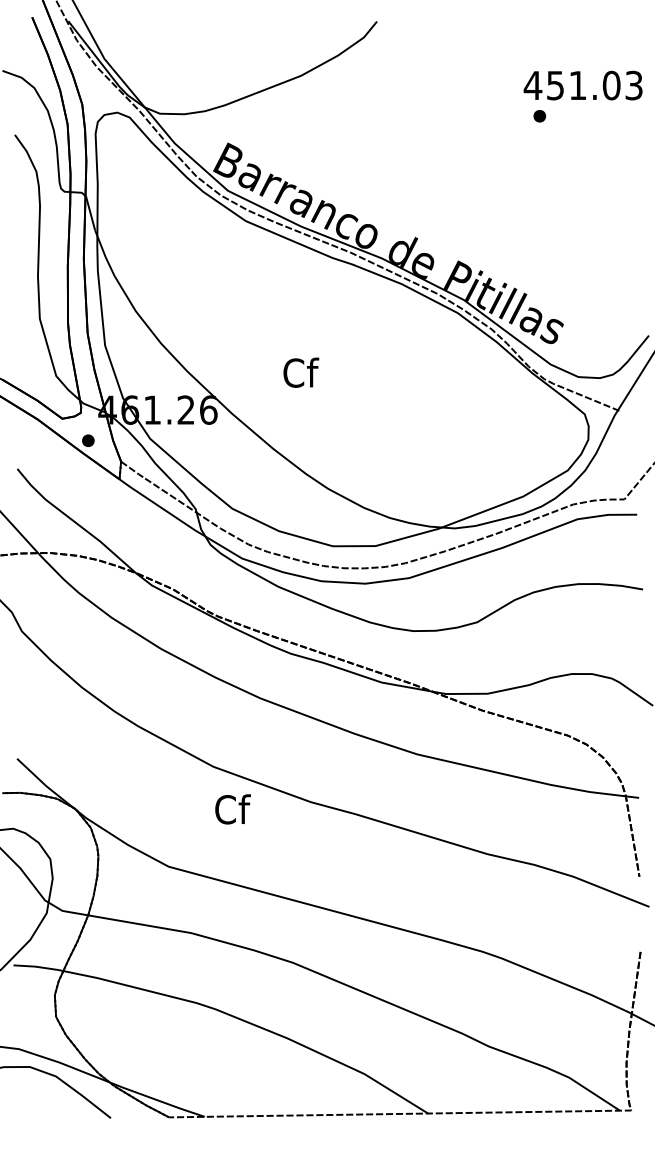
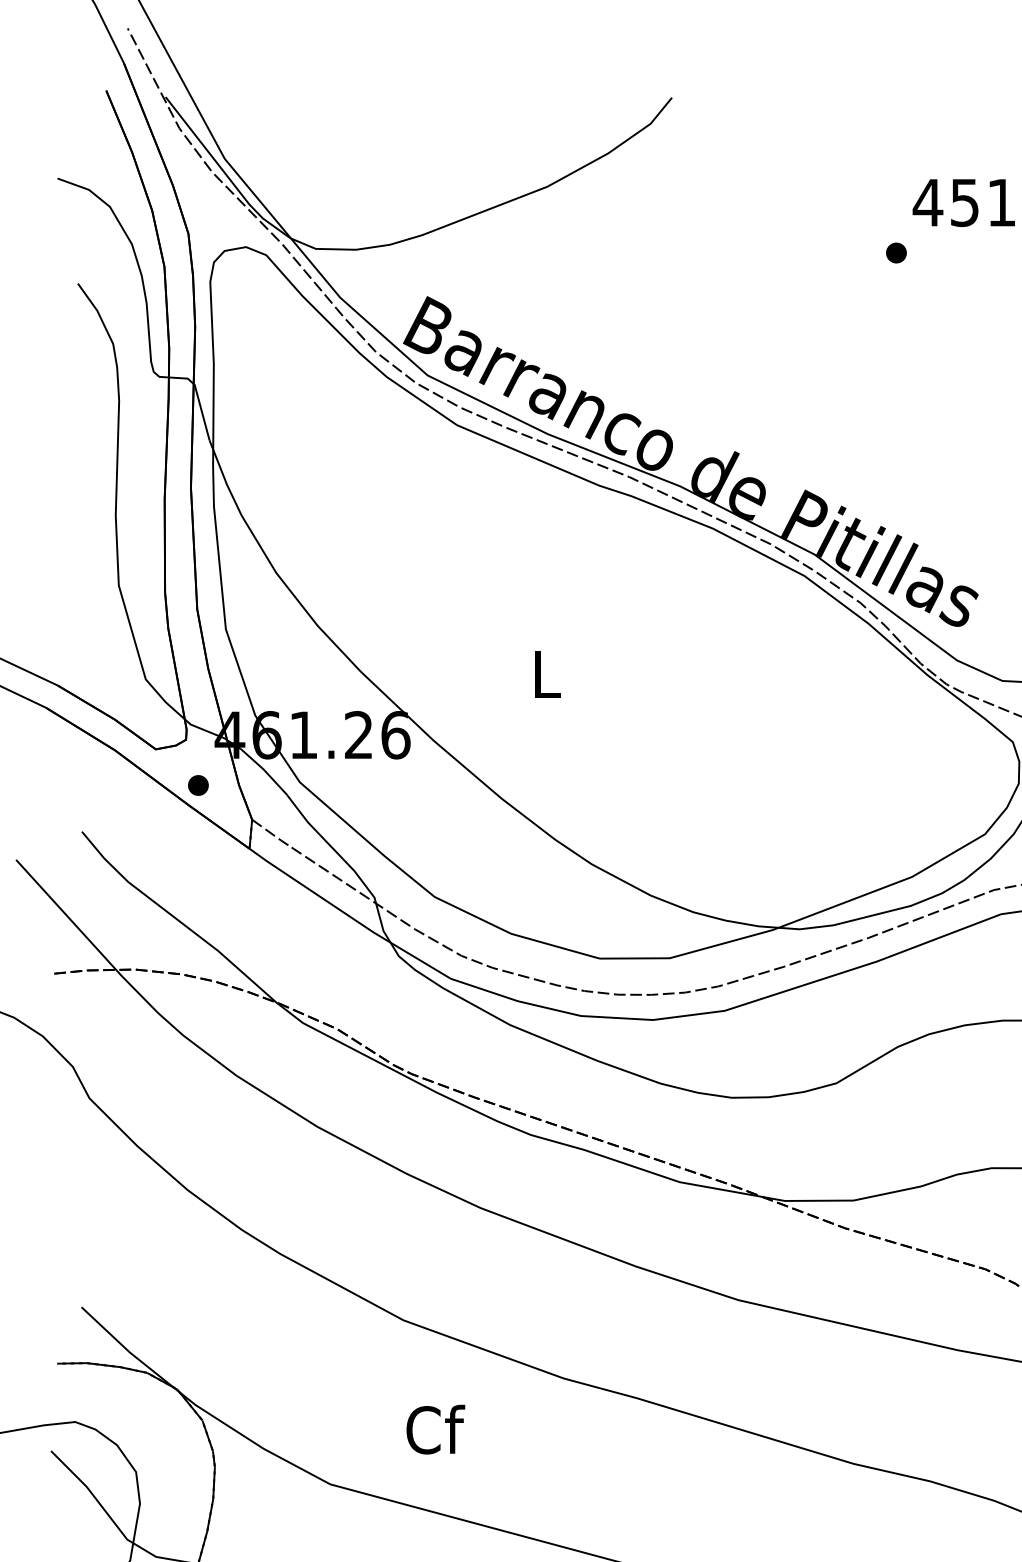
part: (539, 116) -> (895, 253), moved
text: (301, 372) -> (548, 673), Cf -> L
text: (232, 809) -> (434, 1429), moved

